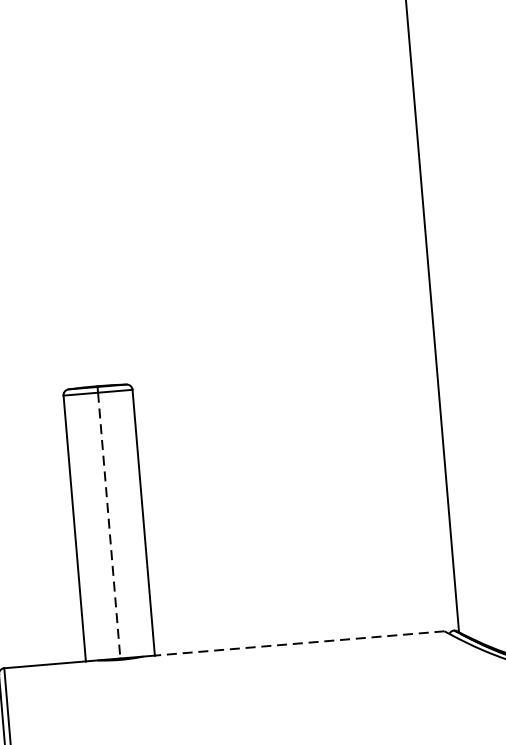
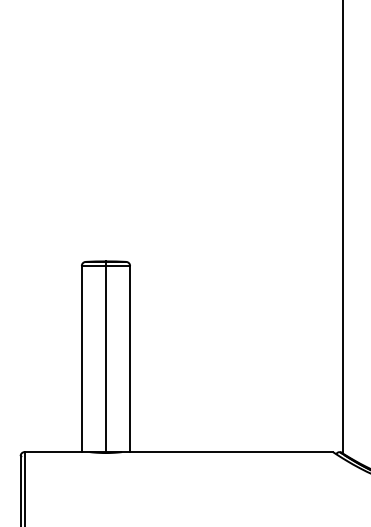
line: (108, 526) -> (105, 359), dashed -> solid
line: (299, 644) -> (231, 452), dashed -> solid

